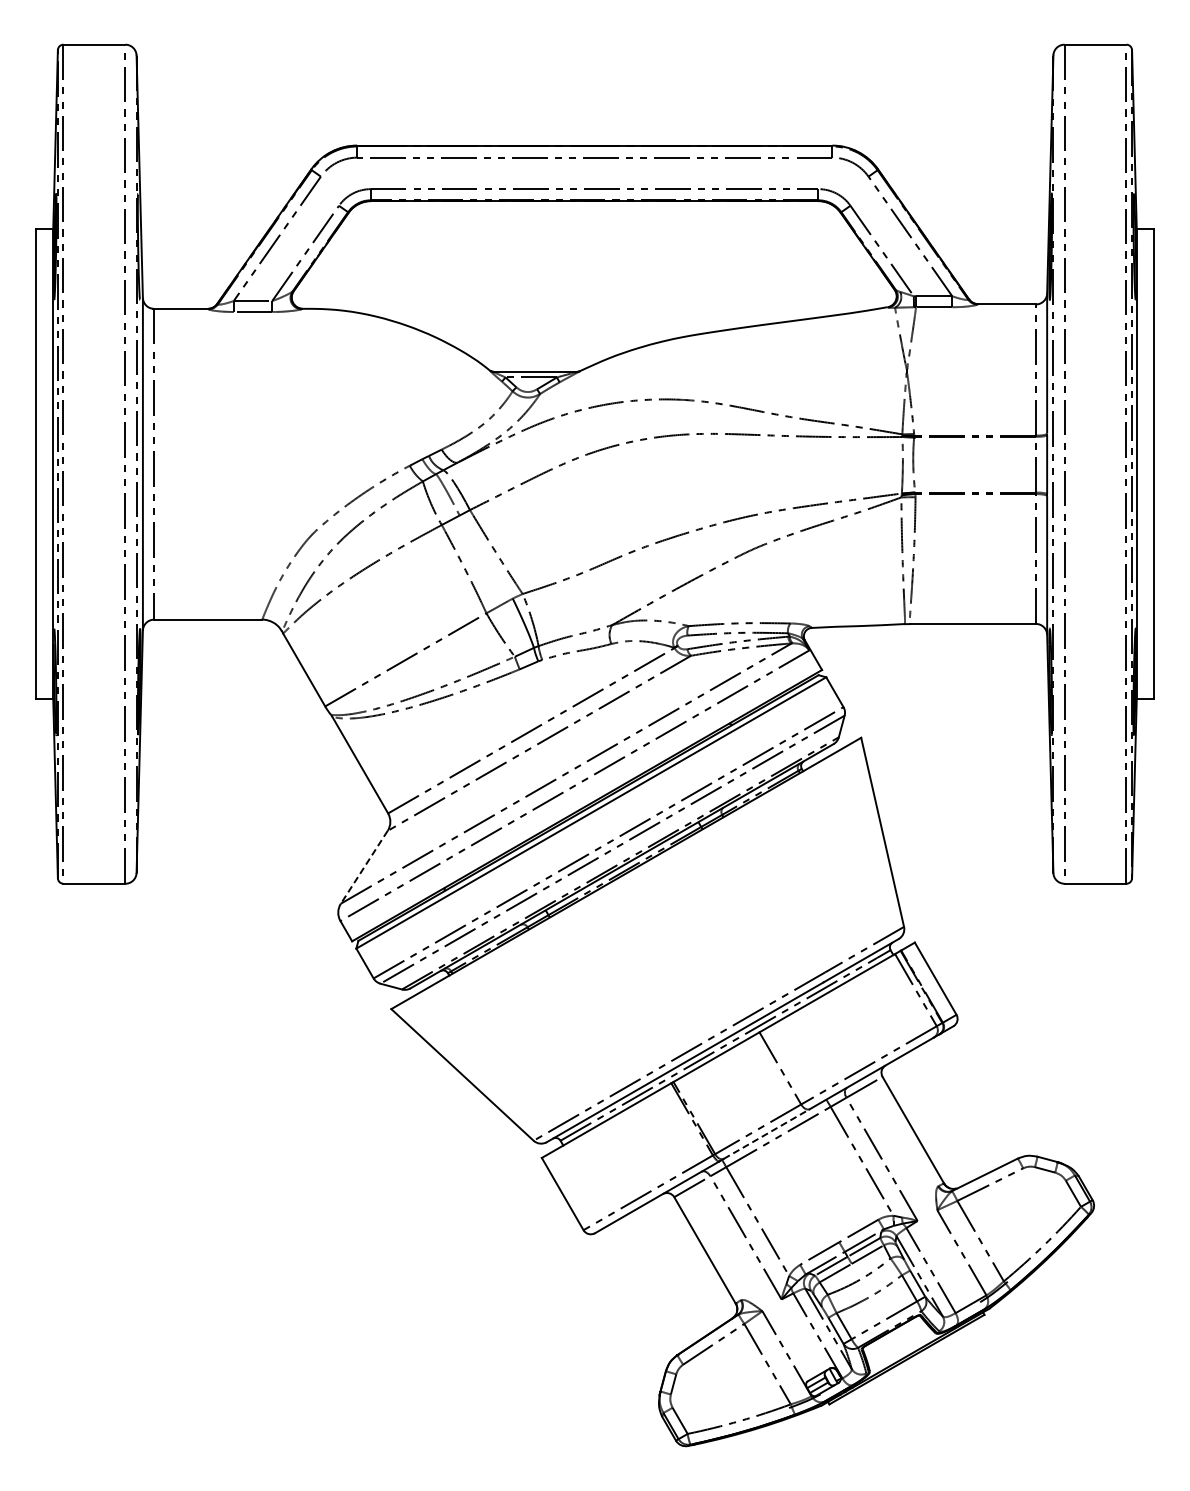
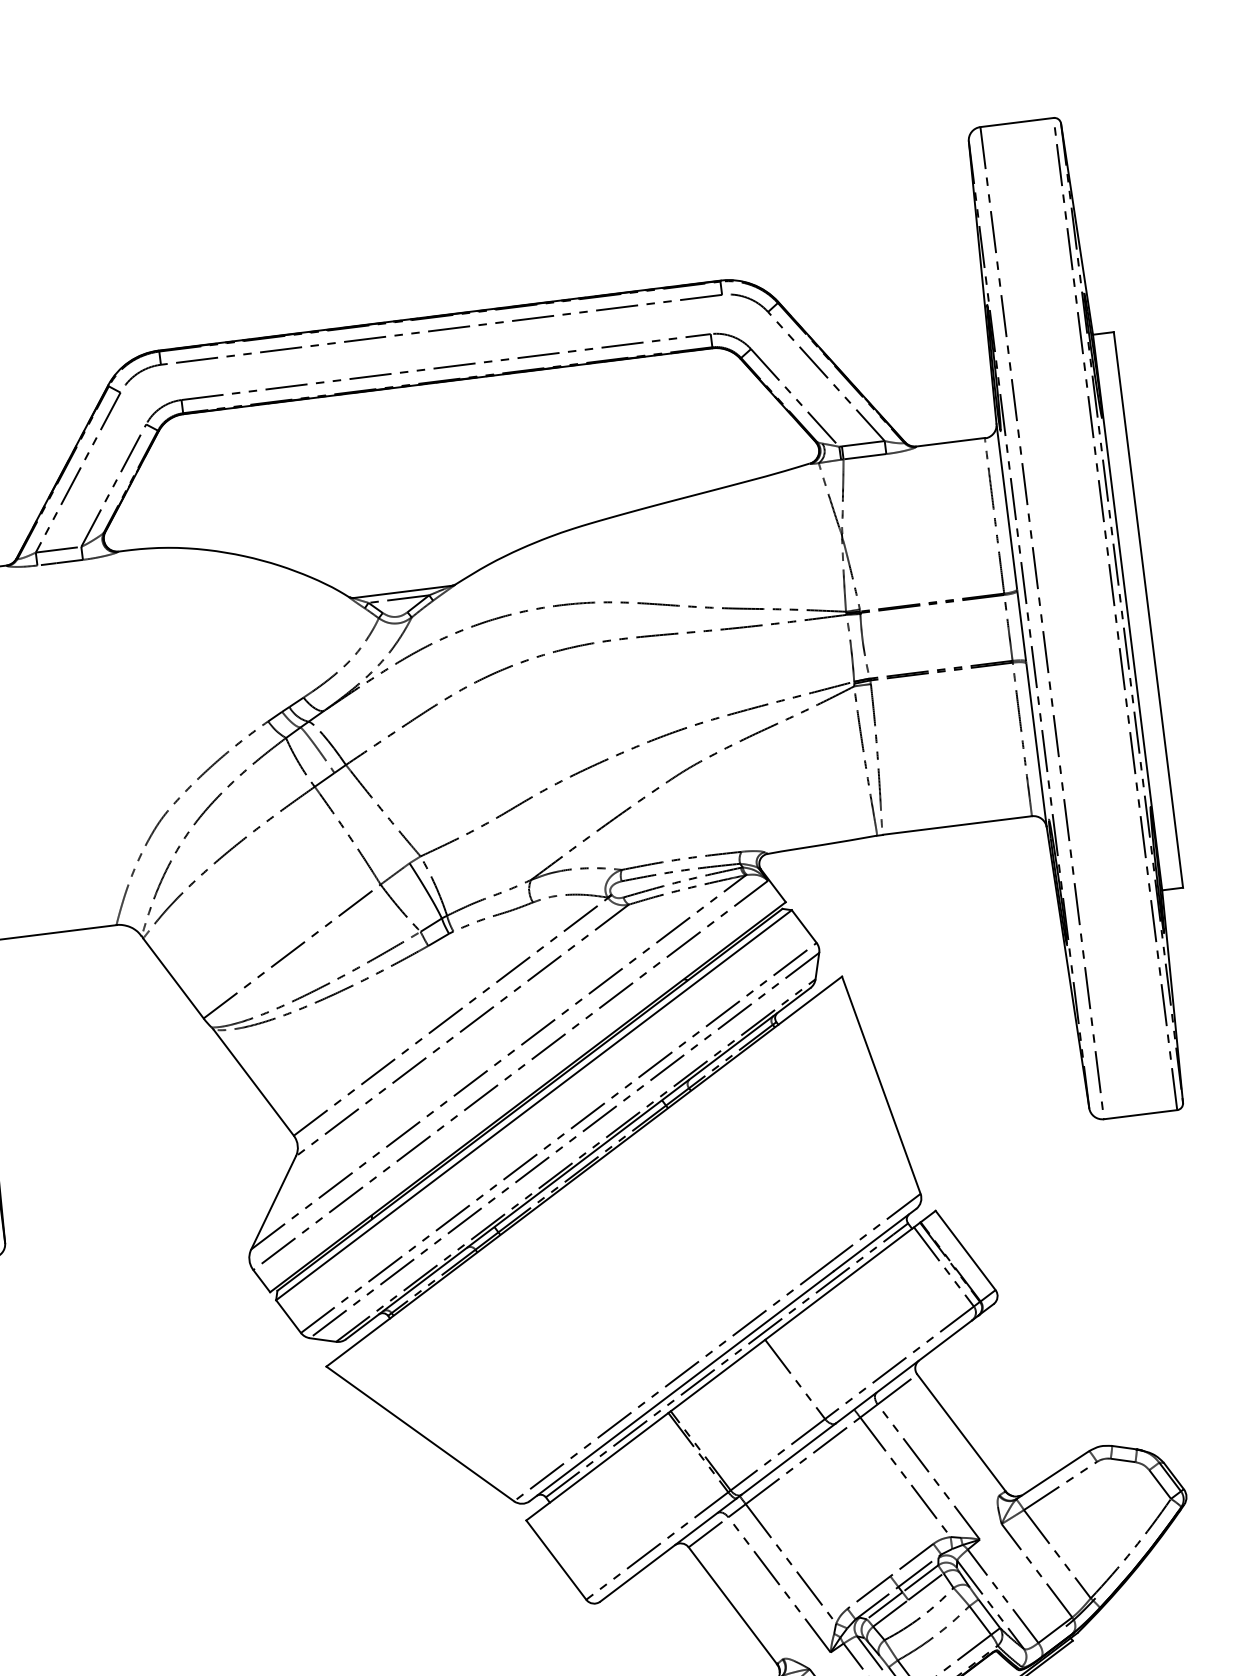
line: (364, 867) -> (273, 1203), dashed -> solid
line: (766, 1134) -> (788, 1459), dashed -> solid

